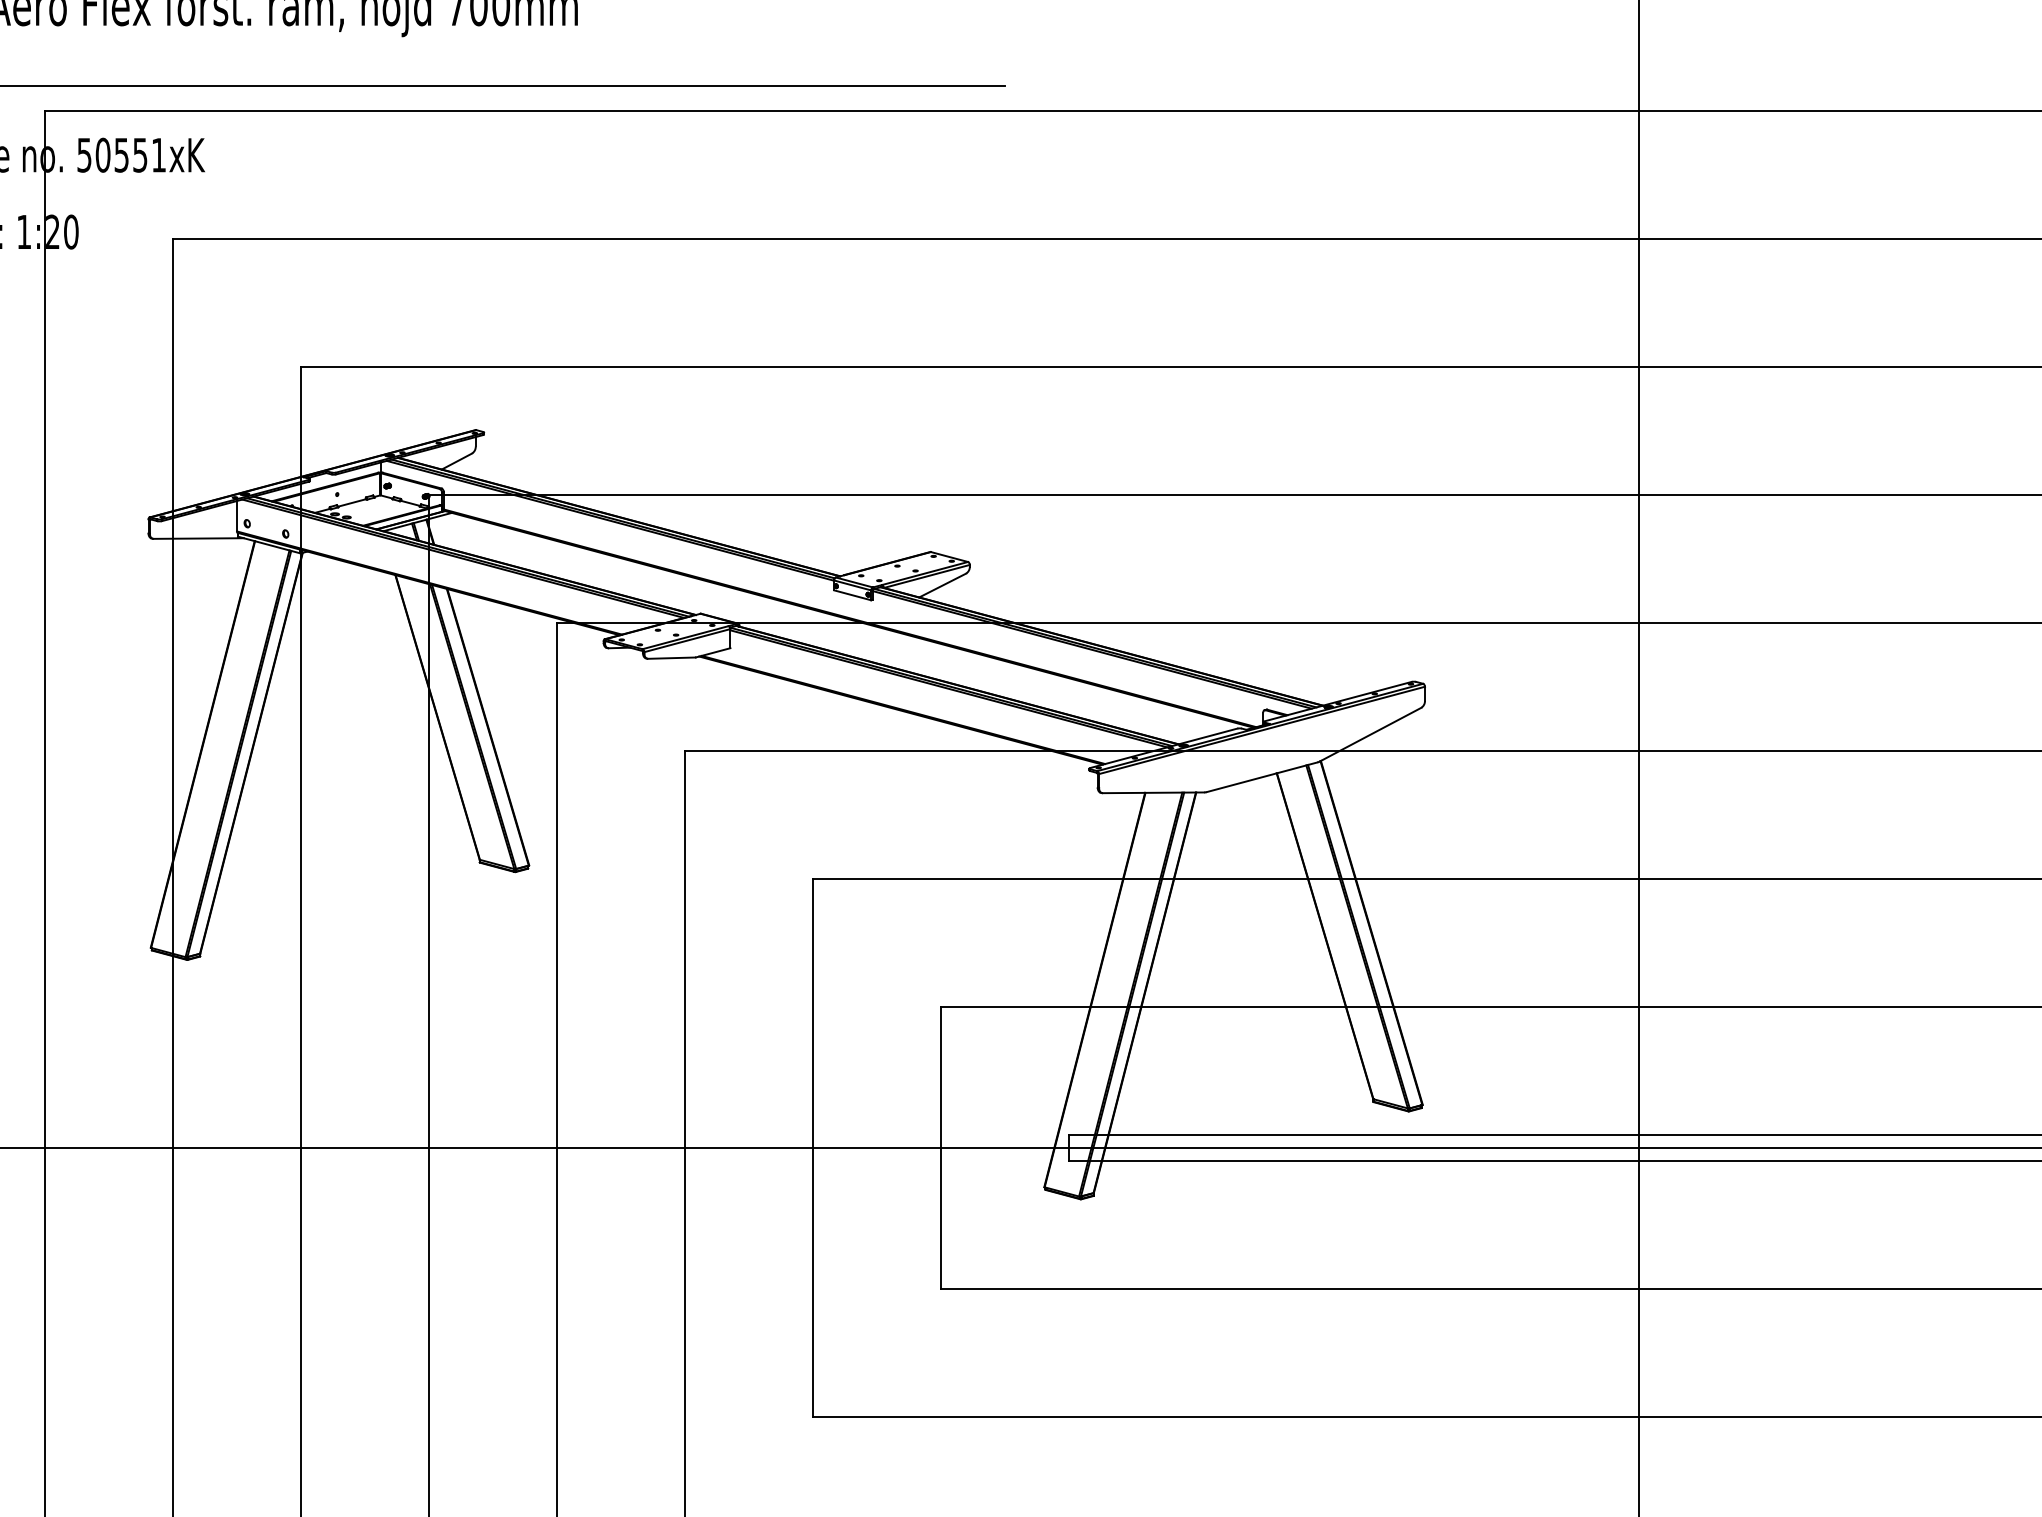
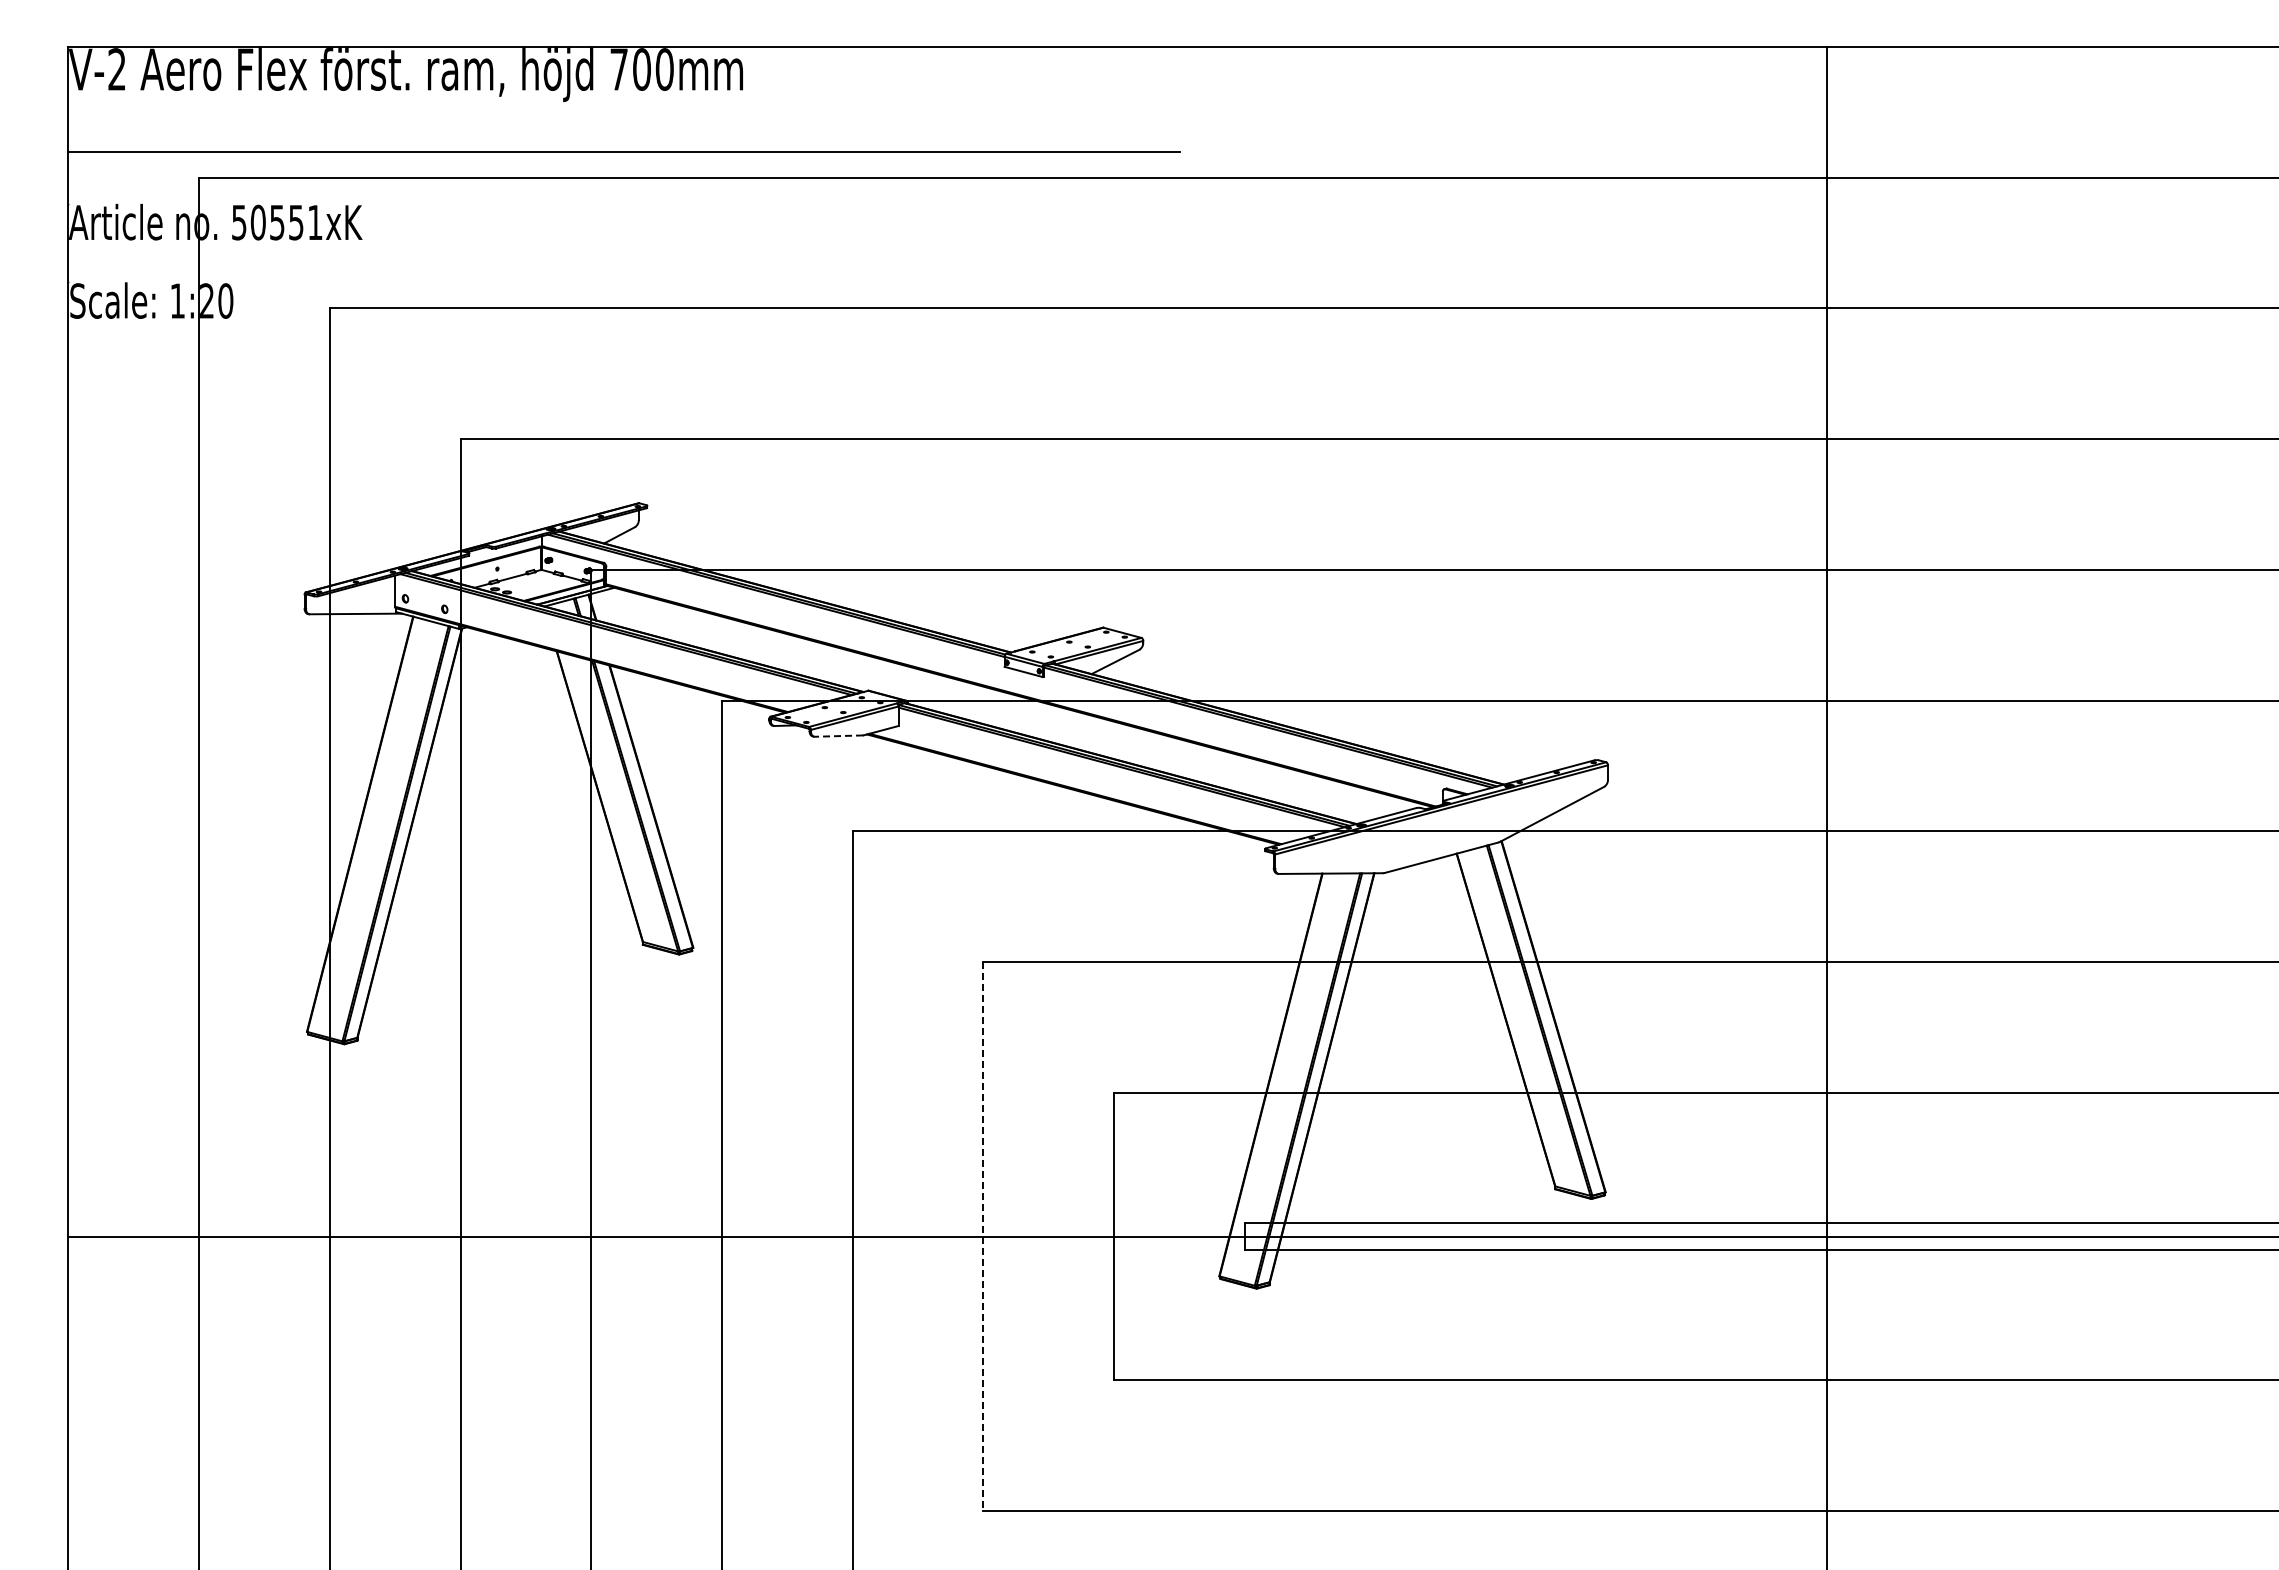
line: (671, 658) -> (838, 736), solid -> dashed
line: (813, 1148) -> (983, 1236), solid -> dashed

